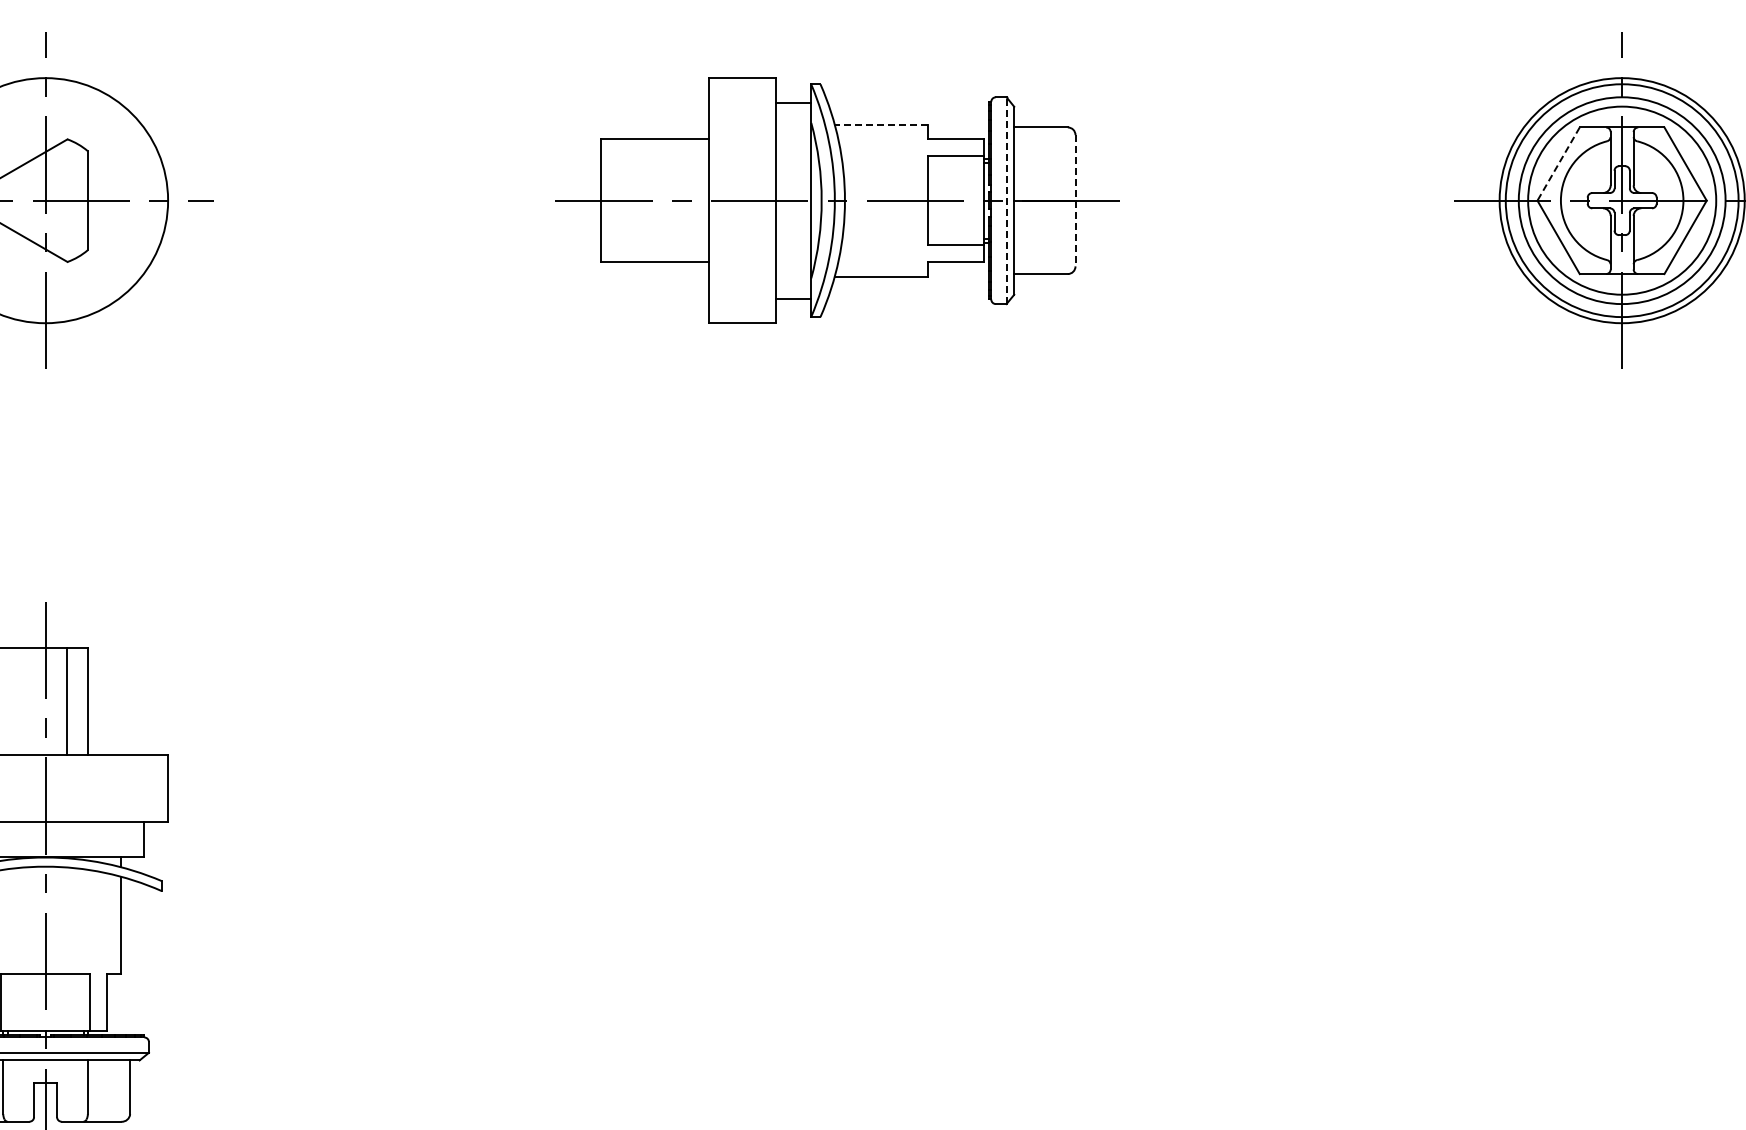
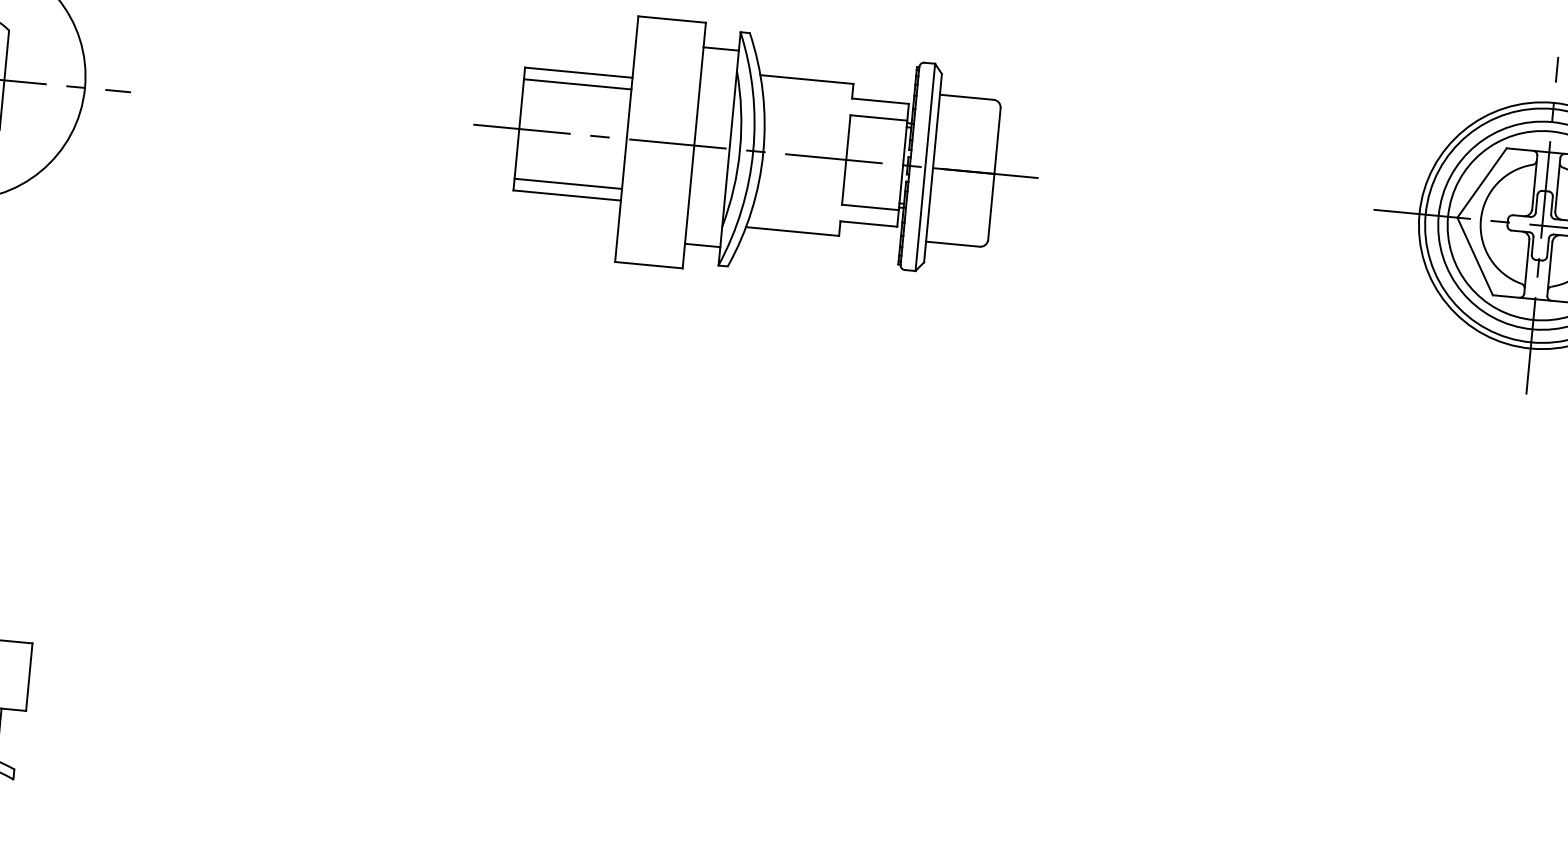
line: (880, 124) -> (806, 79), dashed -> solid
line: (654, 151) -> (577, 84), added
line: (1558, 164) -> (1481, 183), dashed -> solid
line: (1006, 200) -> (925, 167), dashed -> solid
line: (1075, 200) -> (994, 173), dashed -> solid
line: (654, 250) -> (567, 183), added

